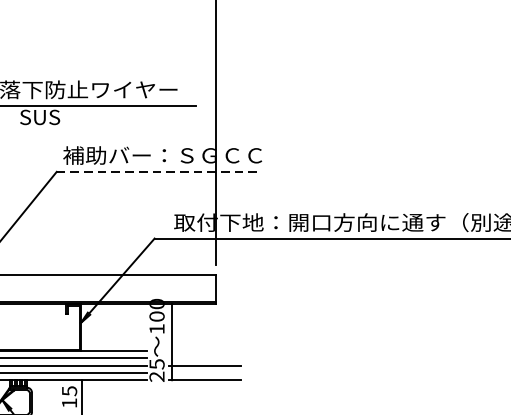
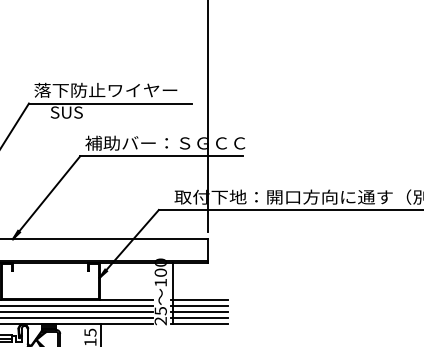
line: (157, 172) -> (161, 156), dashed -> solid
line: (203, 351) -> (198, 300), added
line: (203, 358) -> (198, 306), added
line: (203, 373) -> (198, 318), added

